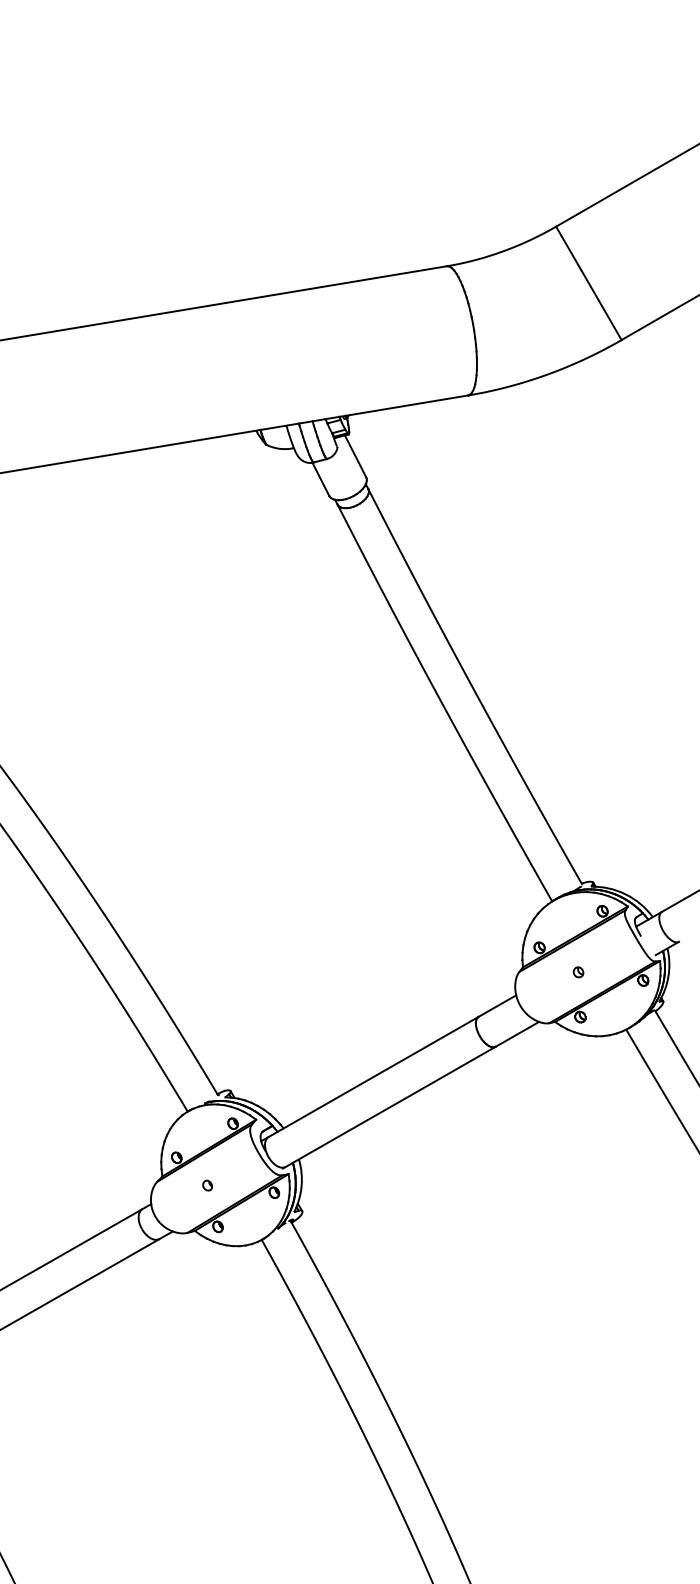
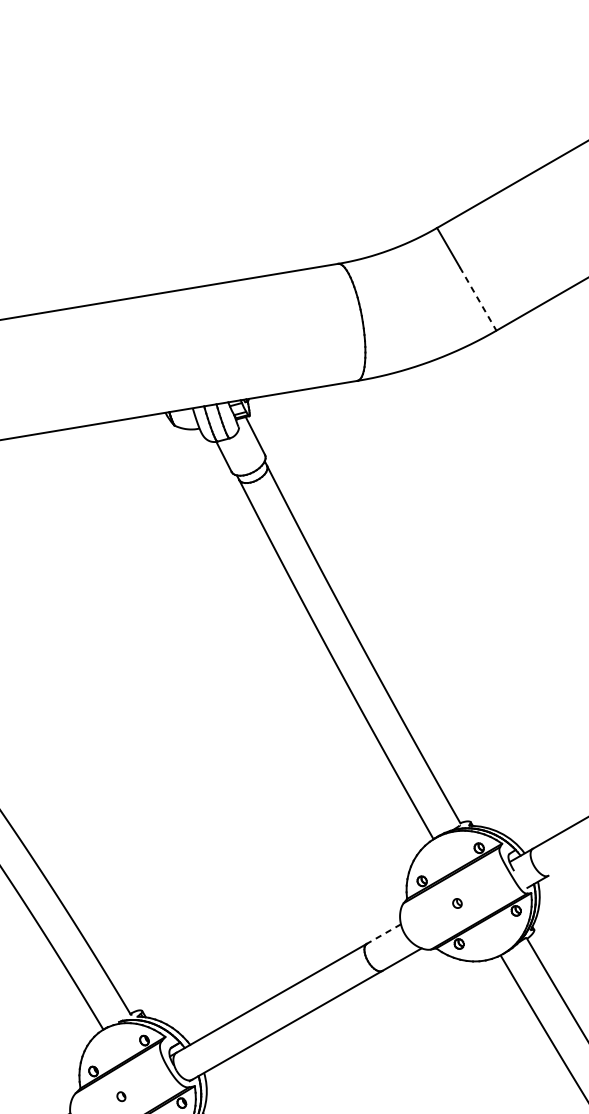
line: (601, 305) -> (478, 299), solid -> dashed
line: (497, 1006) -> (384, 934), solid -> dashed

